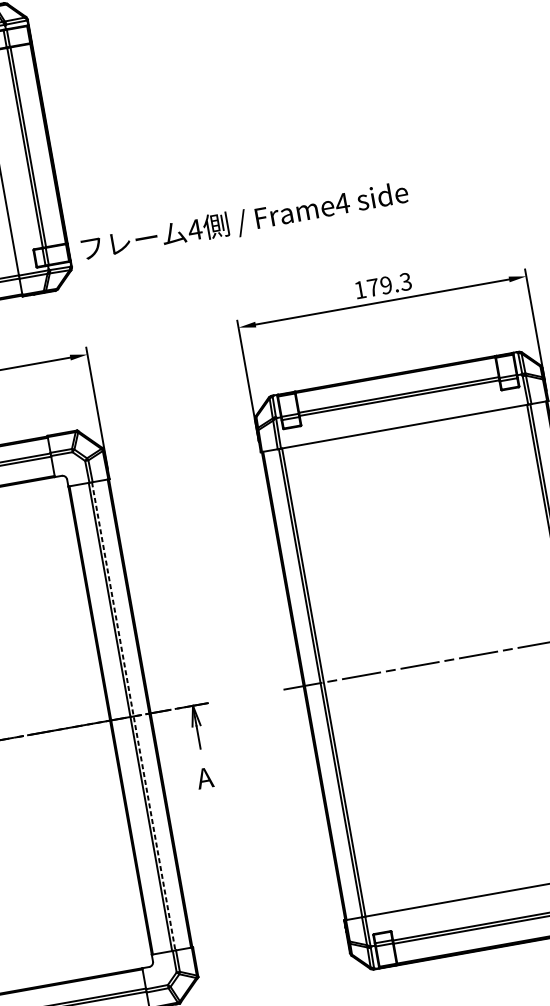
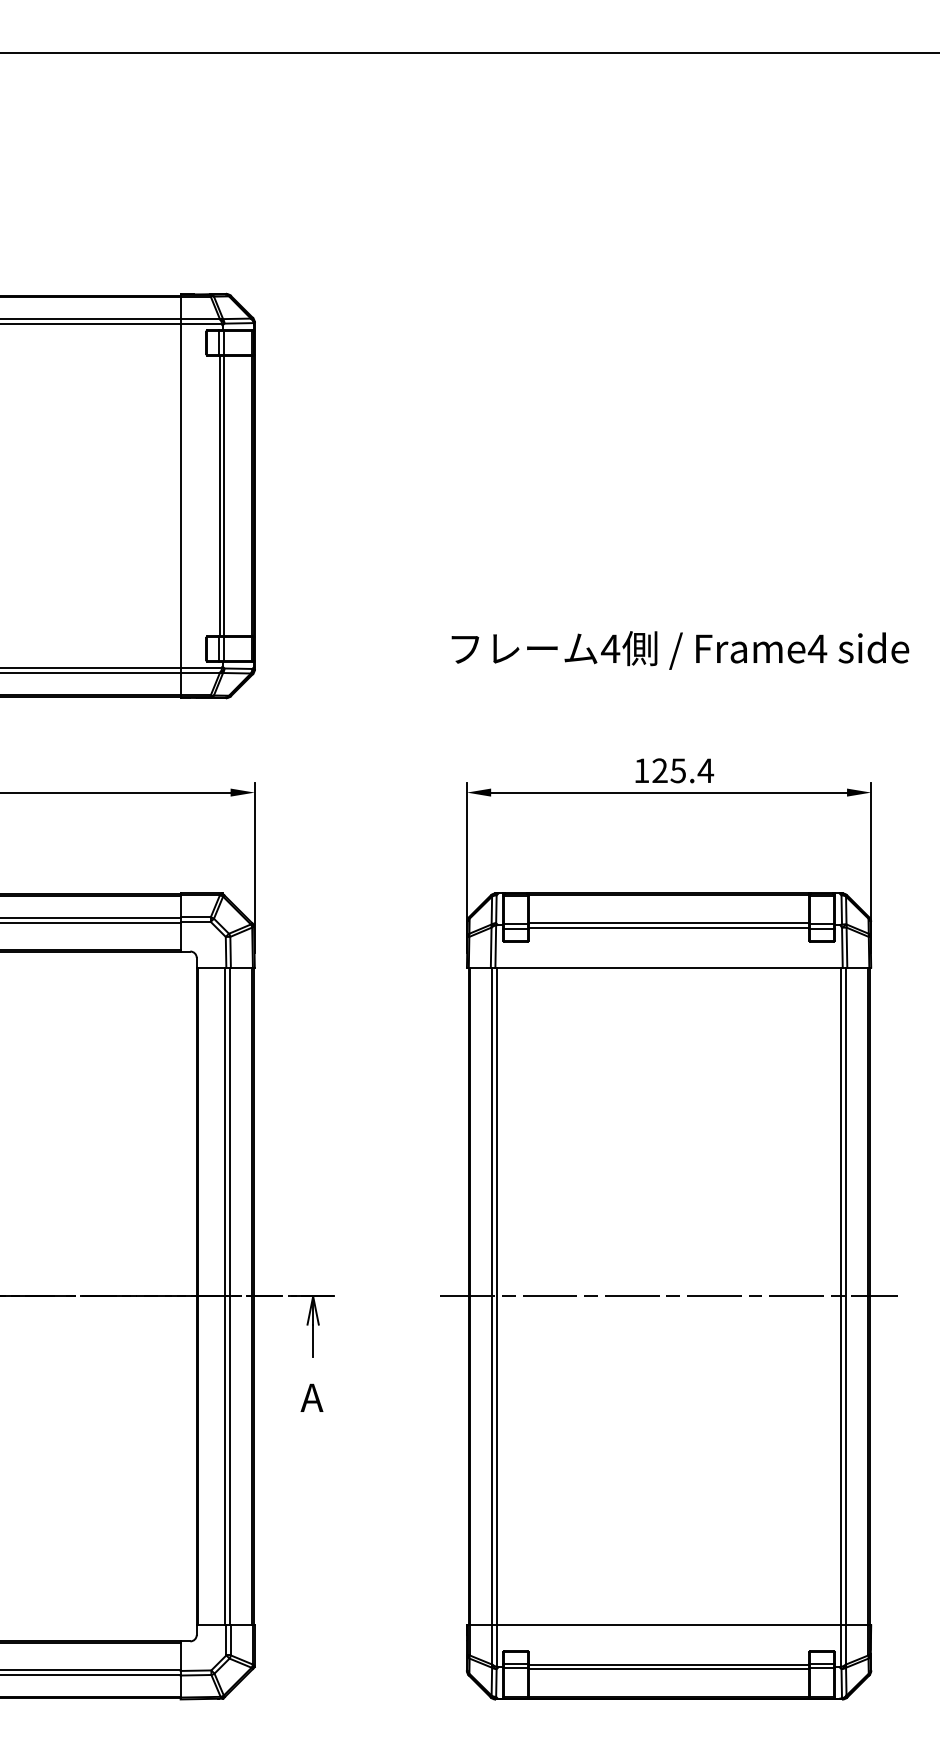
text: (245, 222) -> (680, 650), moved
text: (389, 284) -> (683, 770), 179.3 -> 125.4
line: (133, 716) -> (229, 1296), dashed -> solid

